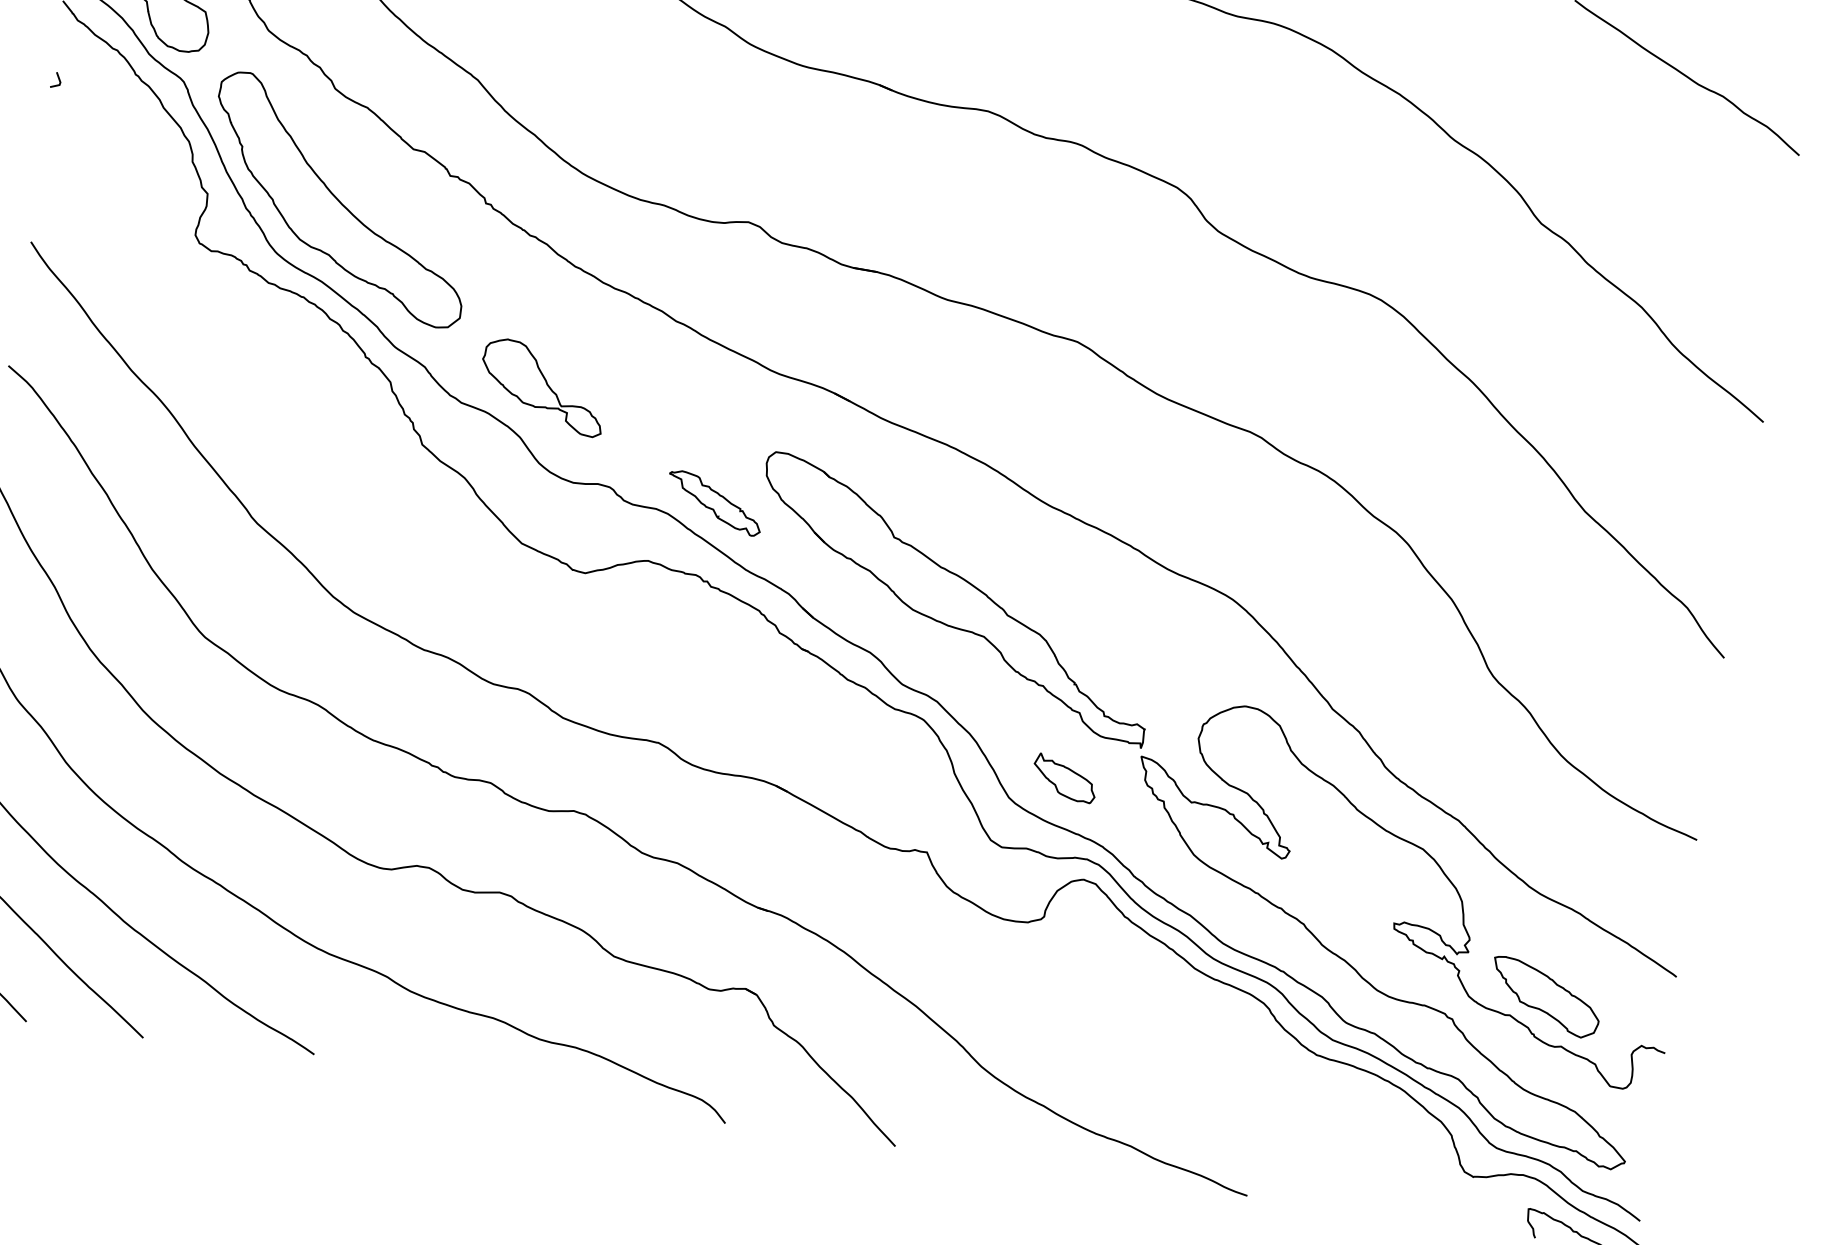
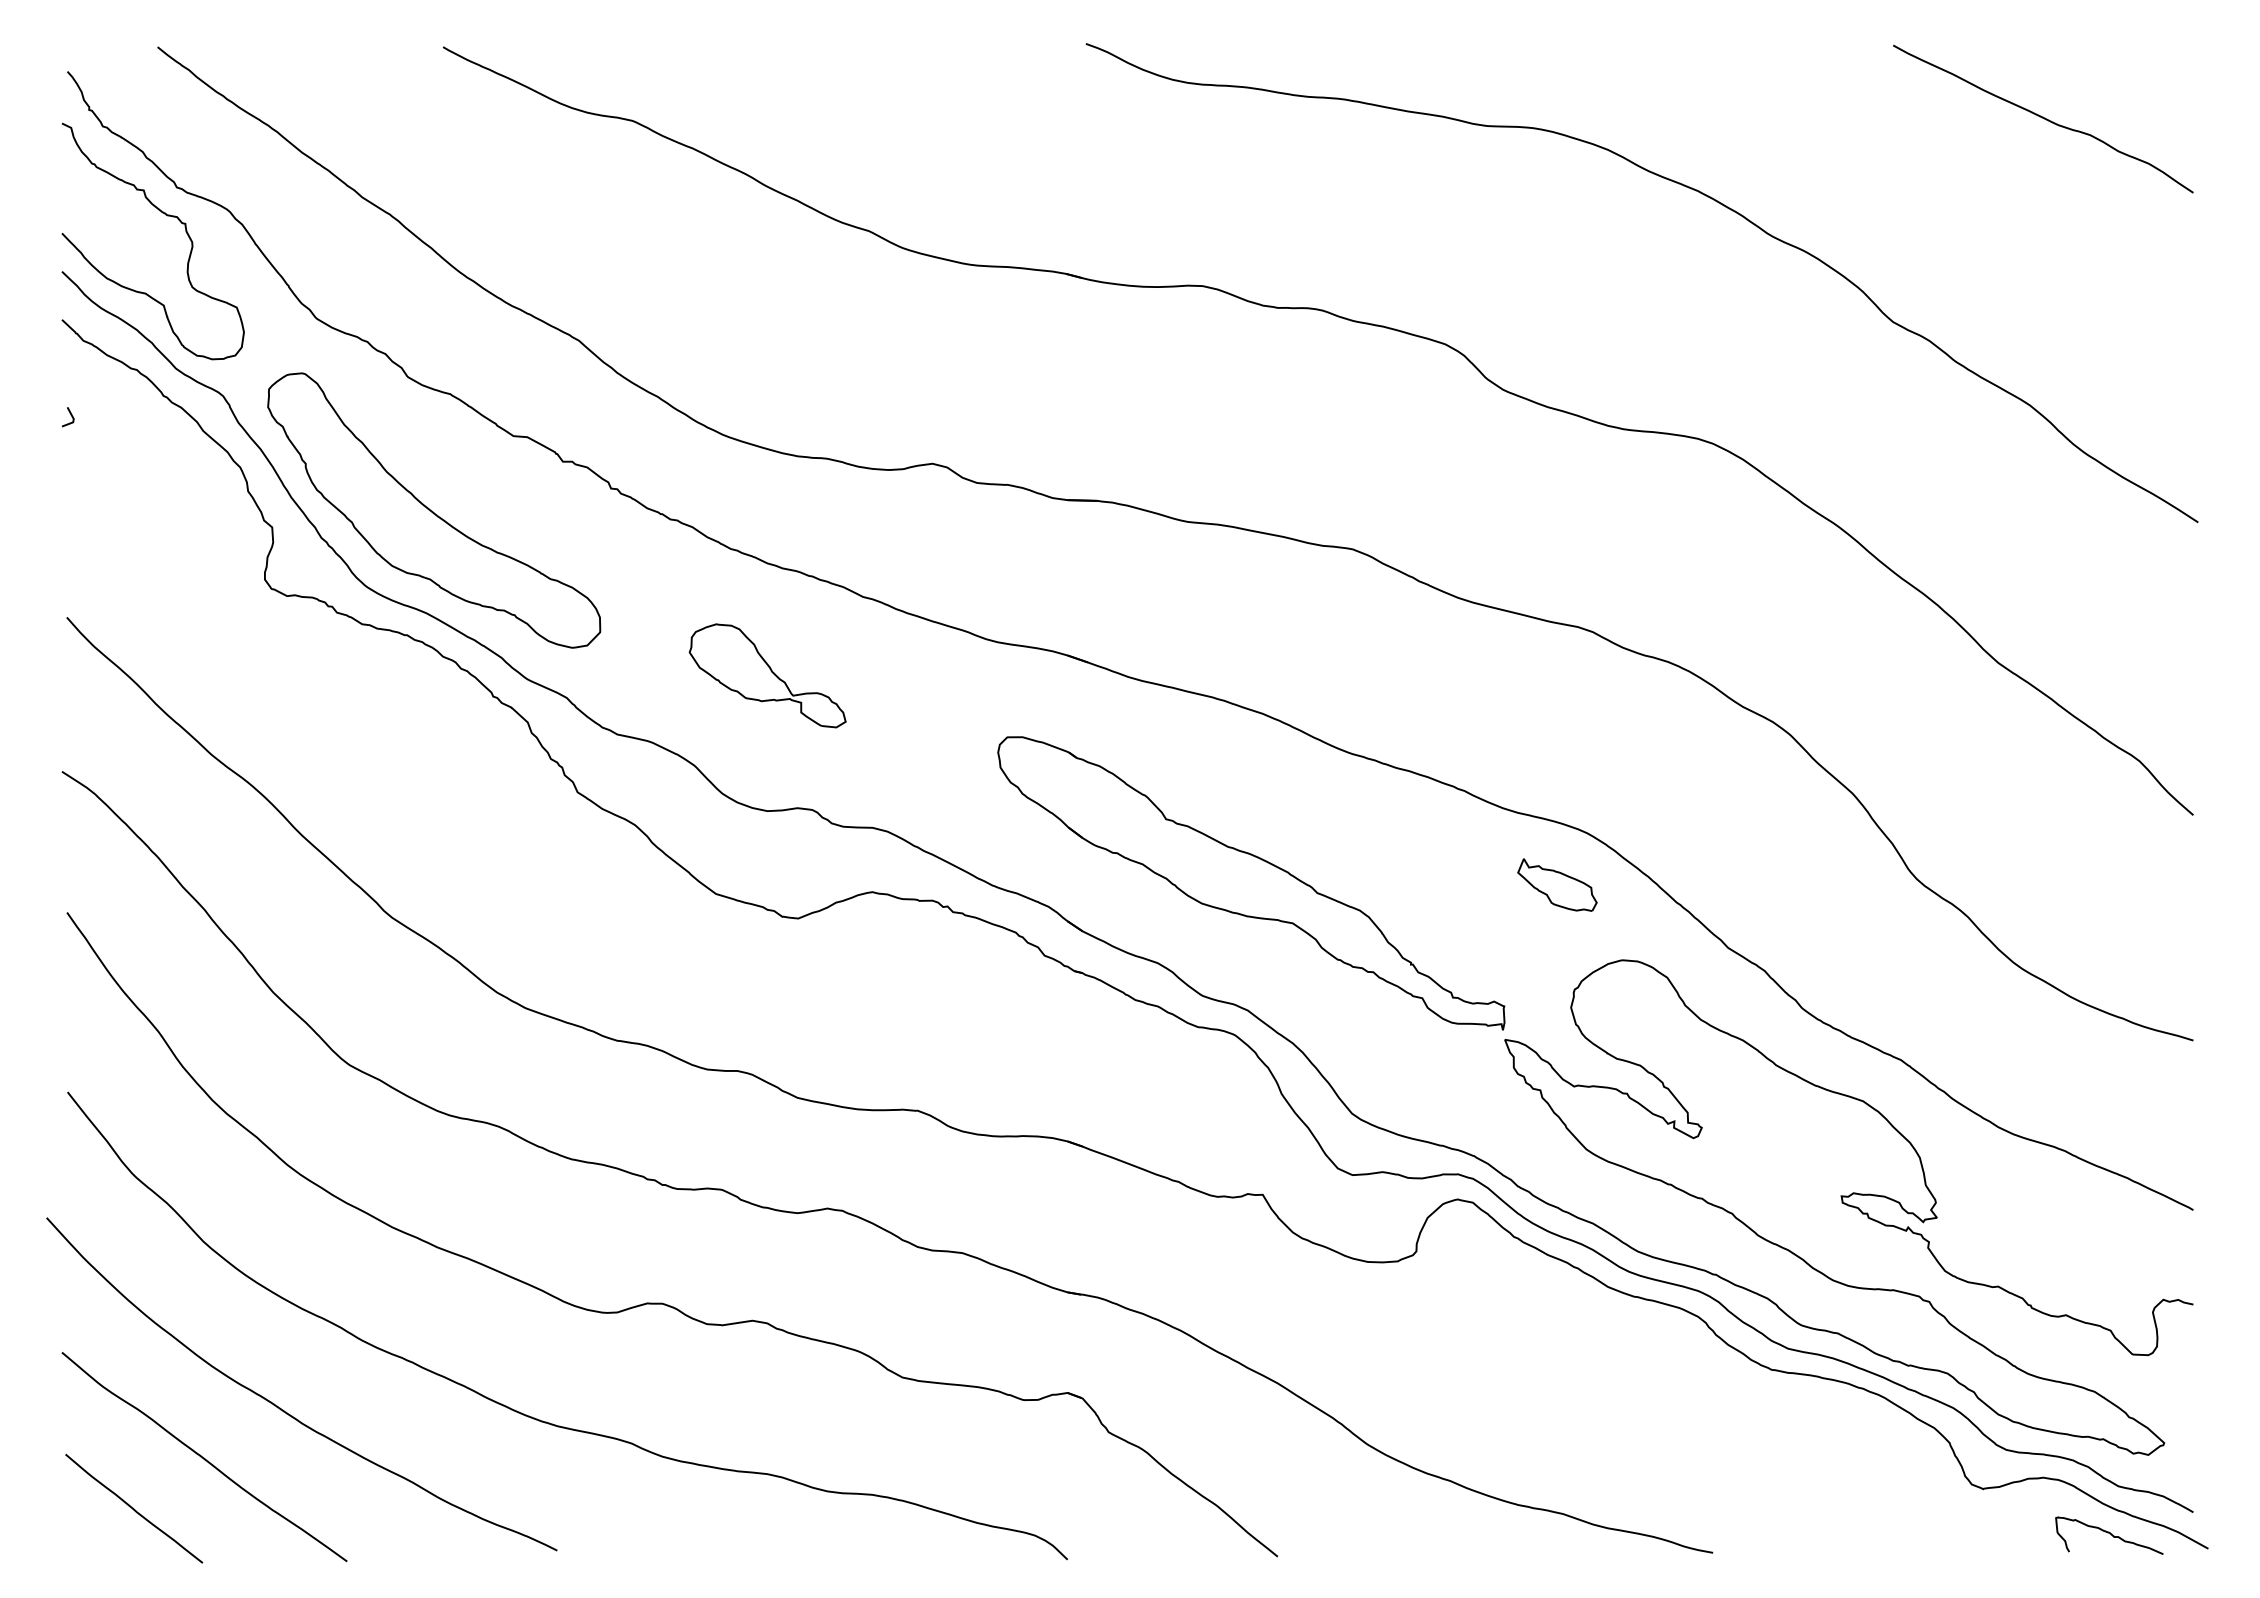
part: (543, 386) -> (767, 675), moved
part: (714, 502) -> (942, 809), removed
part: (1065, 777) -> (1557, 884), moved
part: (1545, 997) -> (2038, 1258), removed

